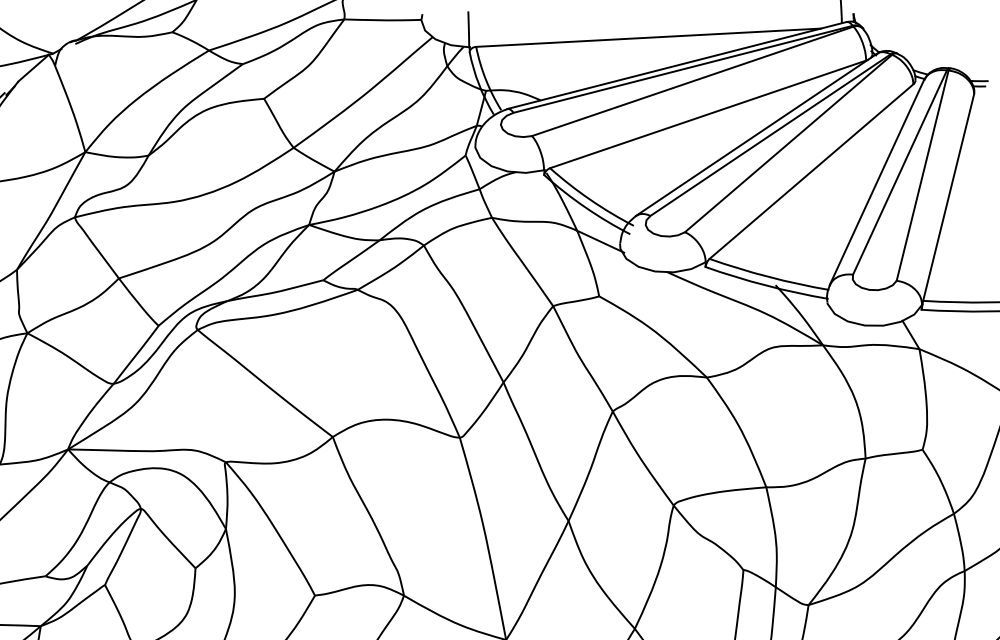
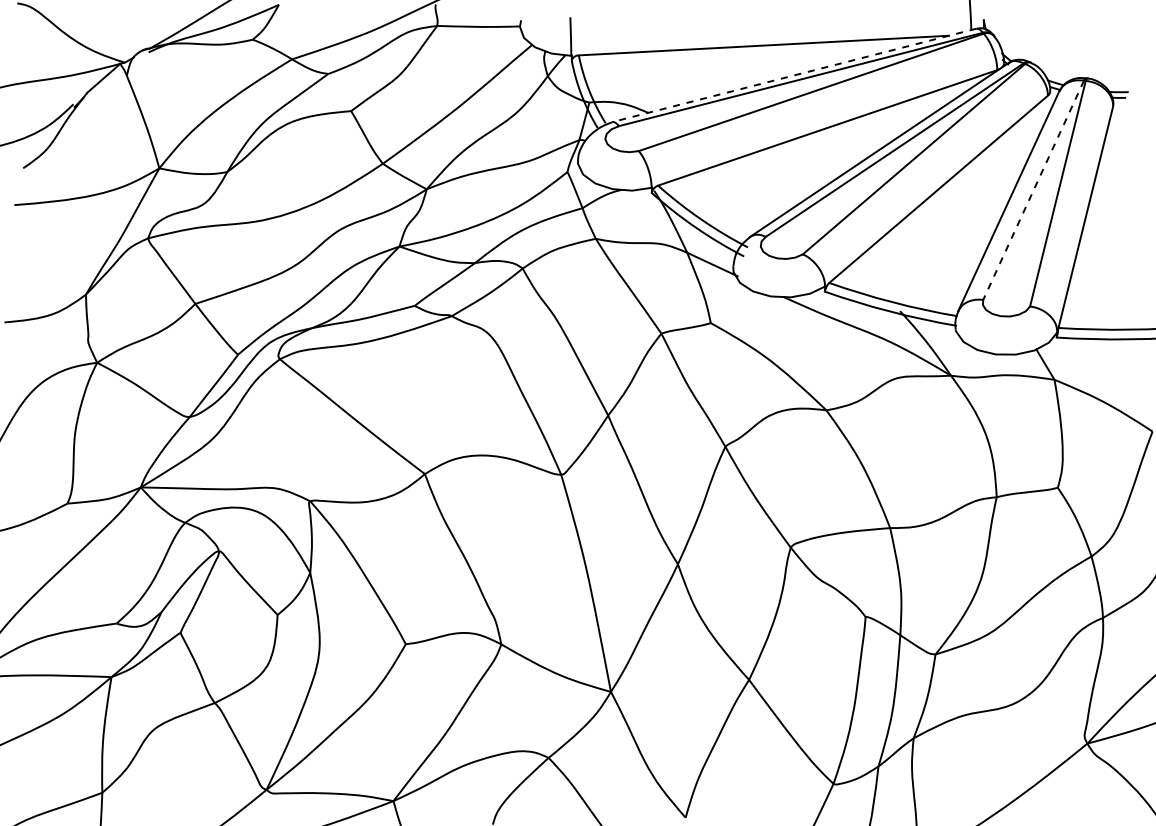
line: (676, 65) -> (793, 75), solid -> dashed
line: (899, 172) -> (1033, 190), solid -> dashed

